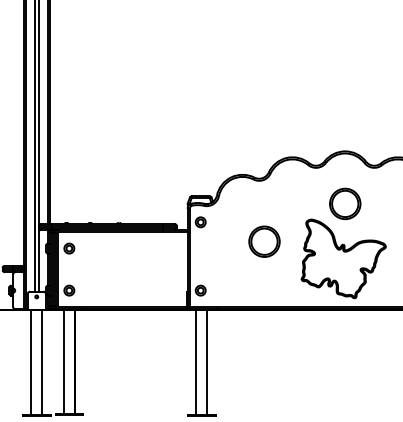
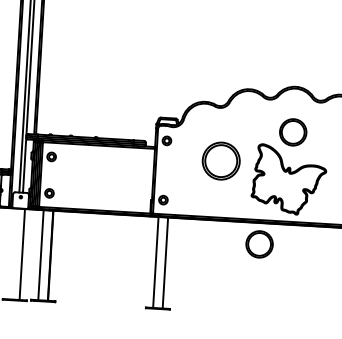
part: (264, 241) -> (221, 160), size x1.4
part: (314, 334) -> (259, 244), added
line: (31, 362) -> (12, 253), removed

